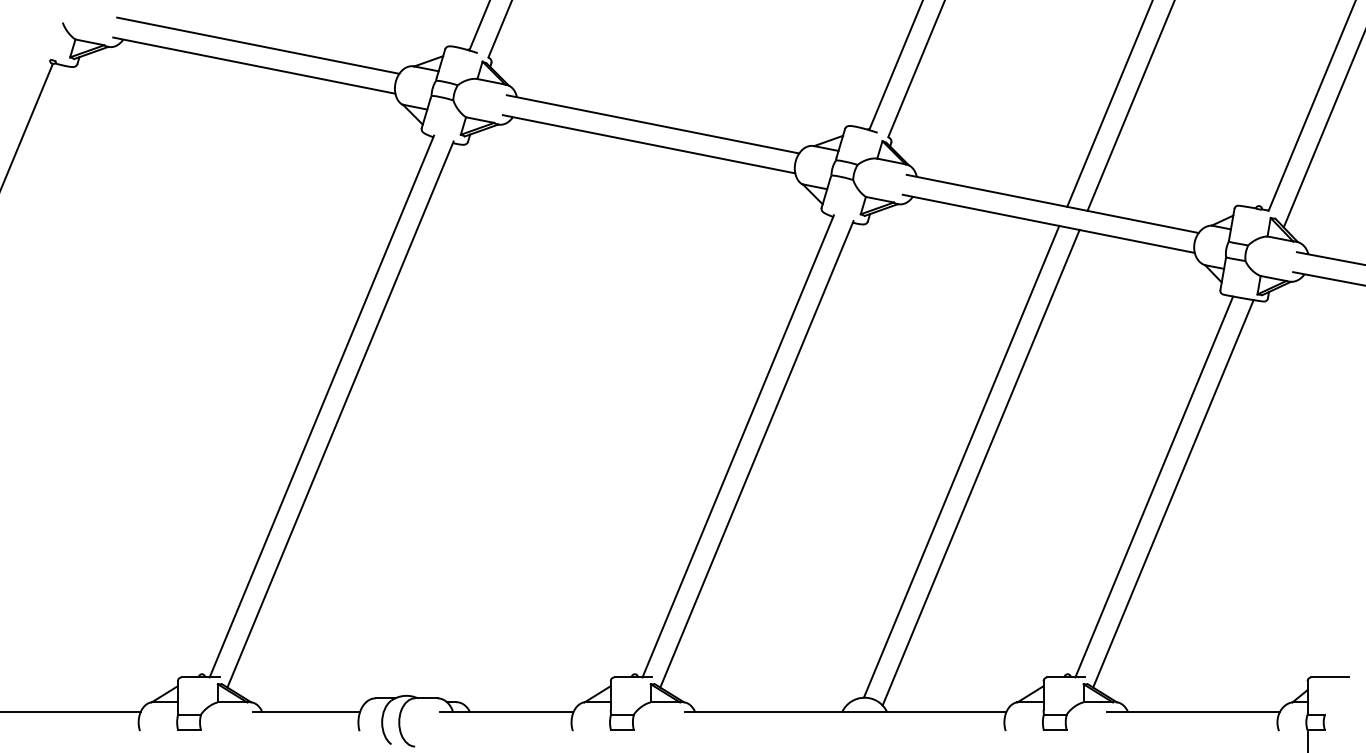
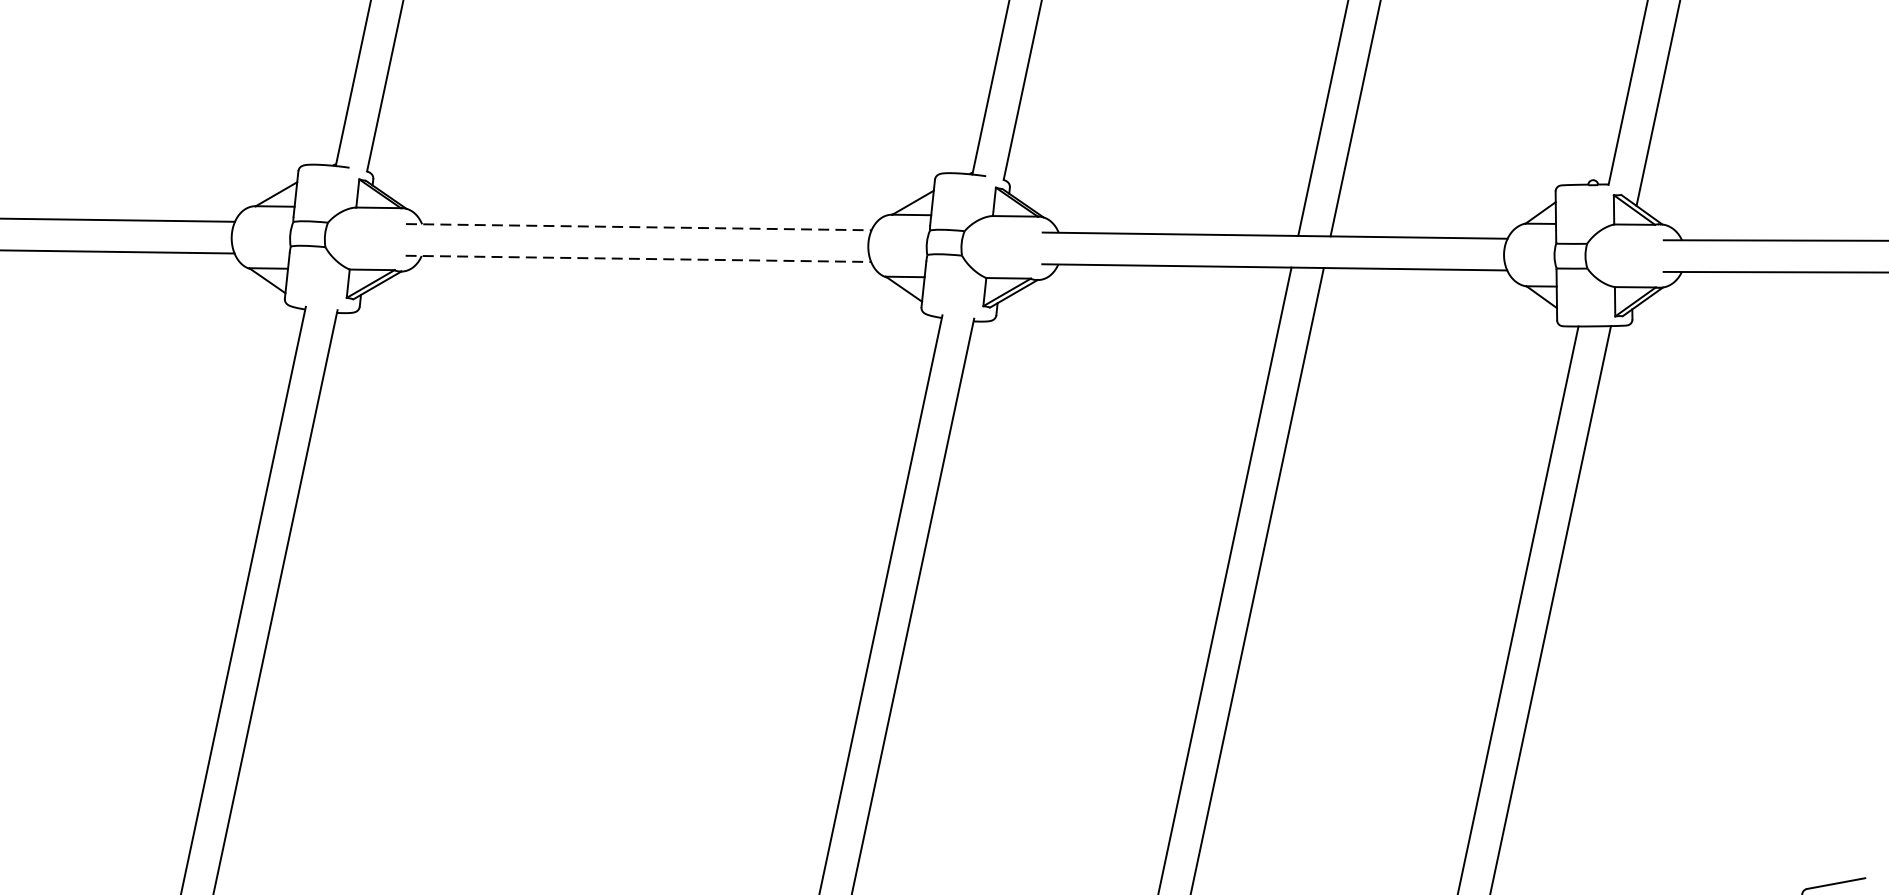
line: (653, 124) -> (639, 227), solid -> dashed
line: (649, 144) -> (639, 259), solid -> dashed

